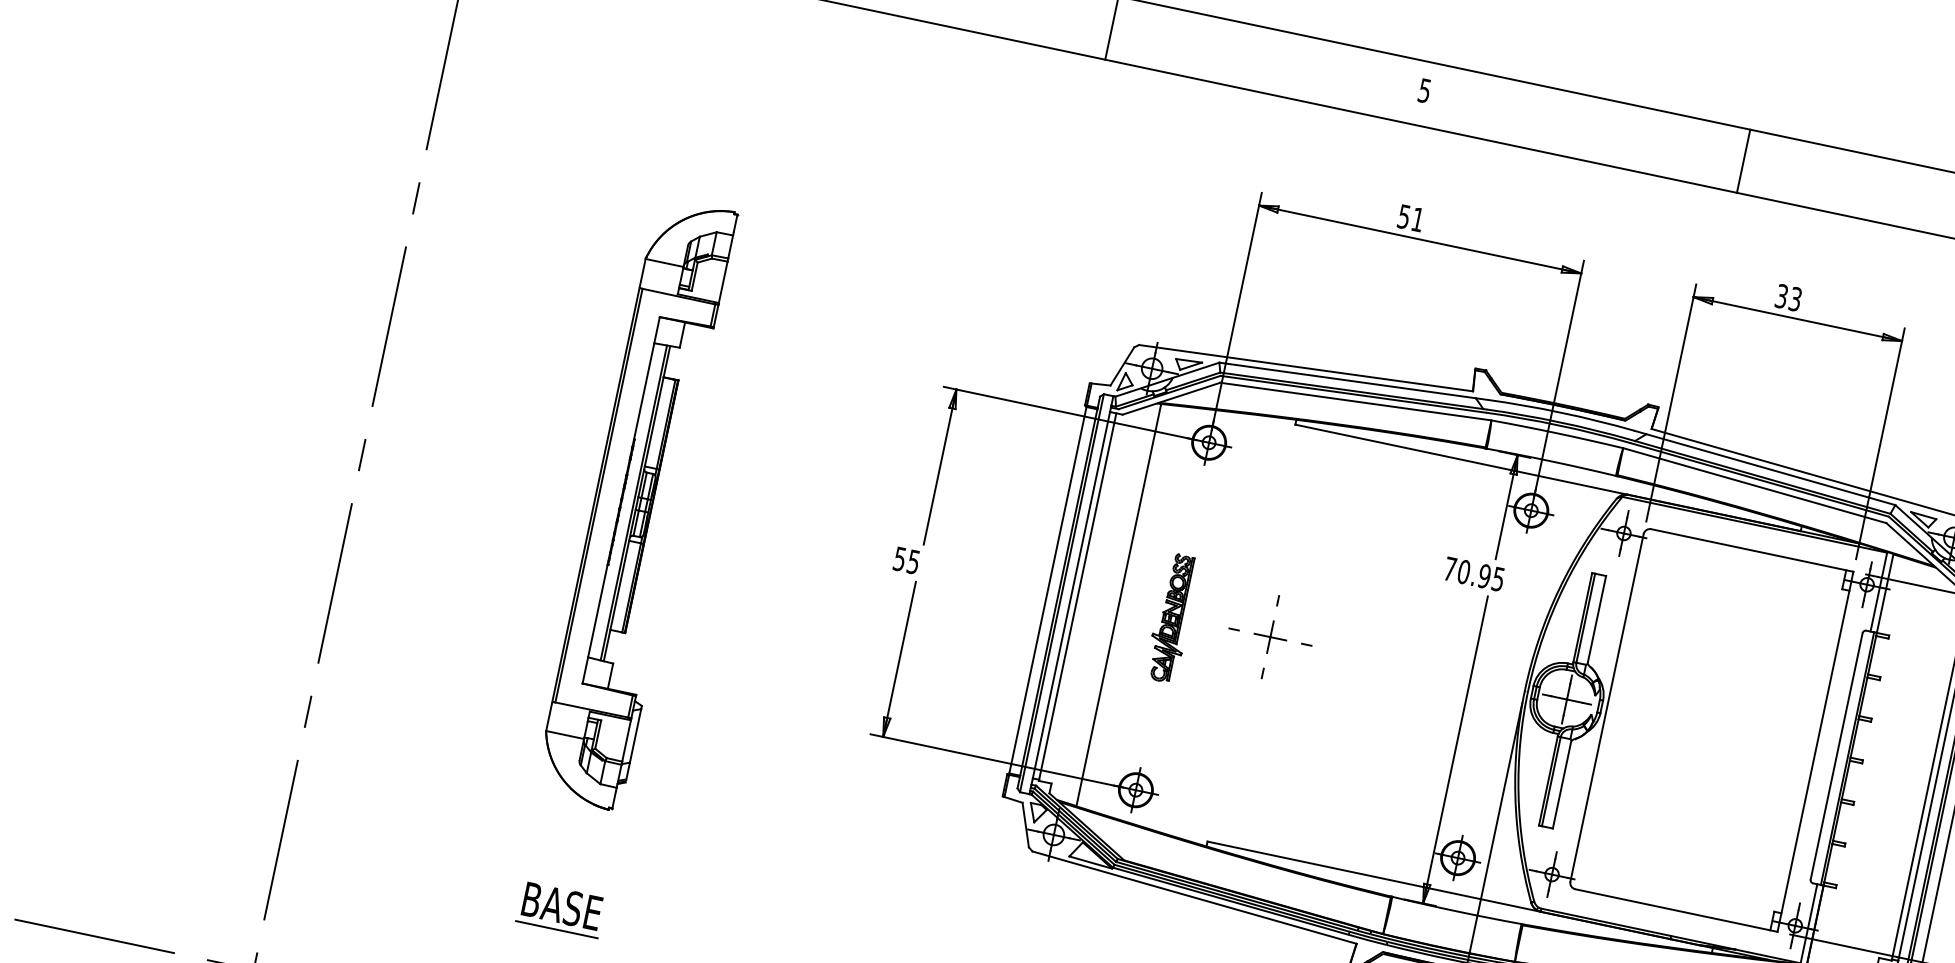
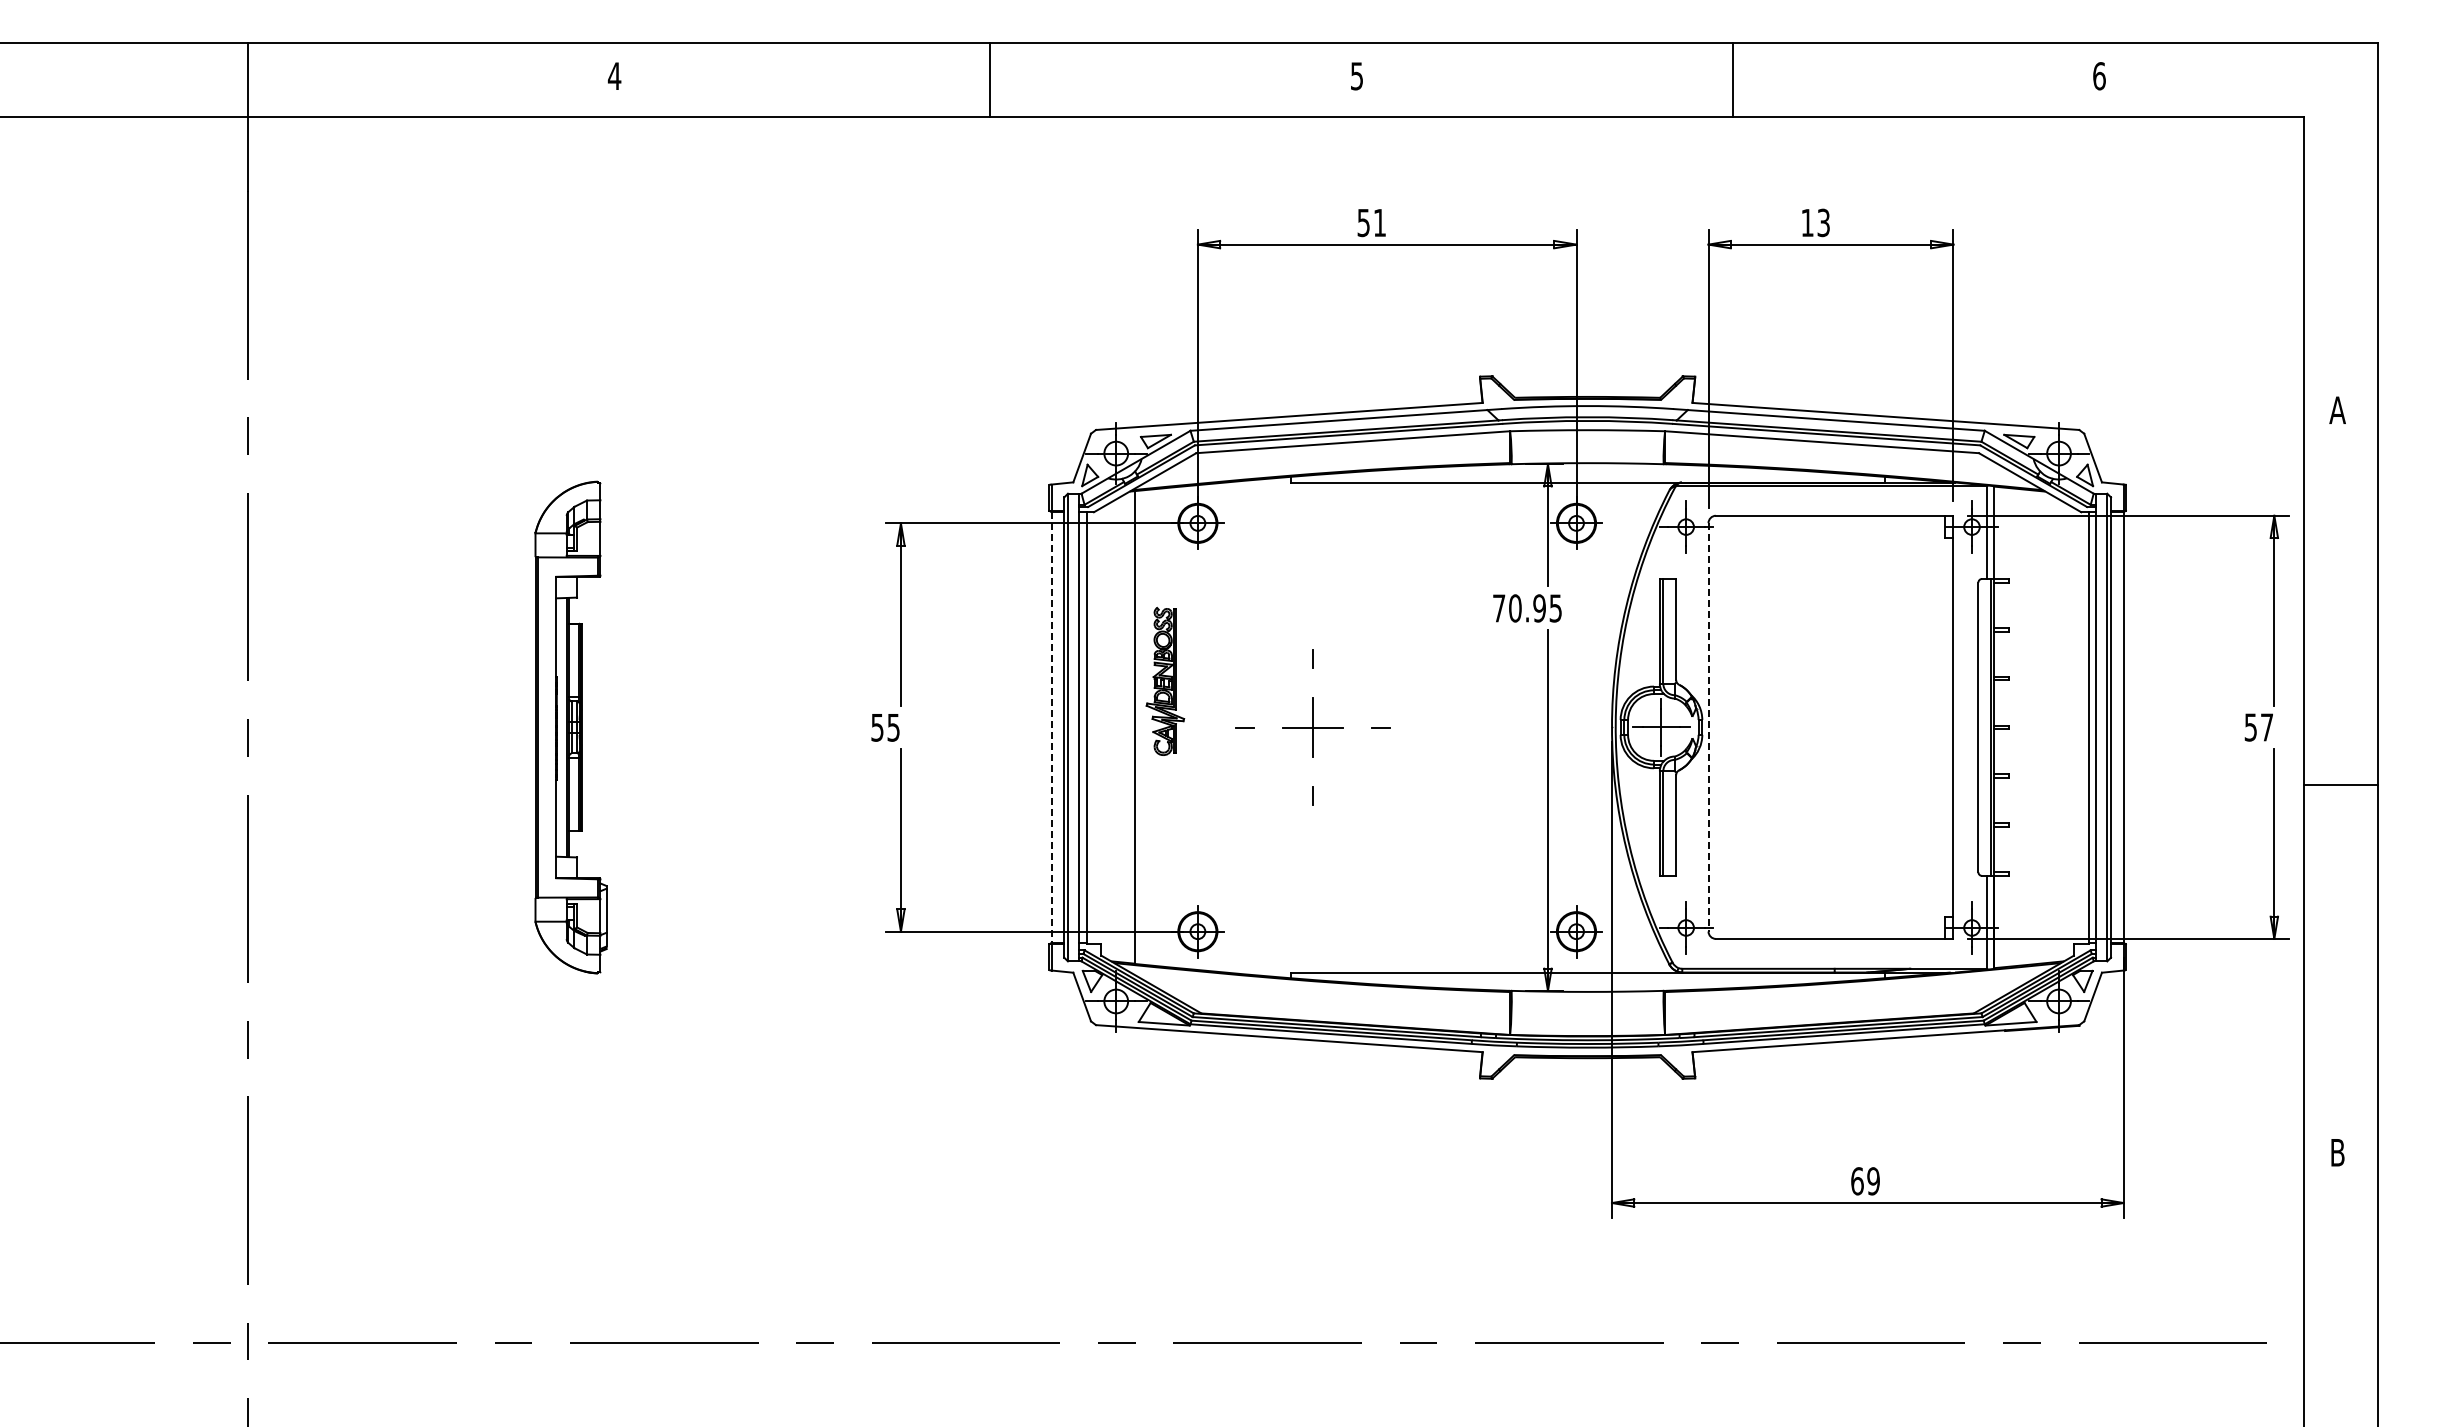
text: (1781, 296) -> (1807, 222), 33 -> 13
part: (638, 503) -> (570, 727), size x0.7
line: (1047, 591) -> (1051, 728), solid -> dashed
part: (1172, 617) -> (1165, 680), moved
part: (1270, 637) -> (1312, 727), size x1.6
line: (1607, 708) -> (1708, 727), solid -> dashed
part: (560, 909) -> (578, 1202), removed

